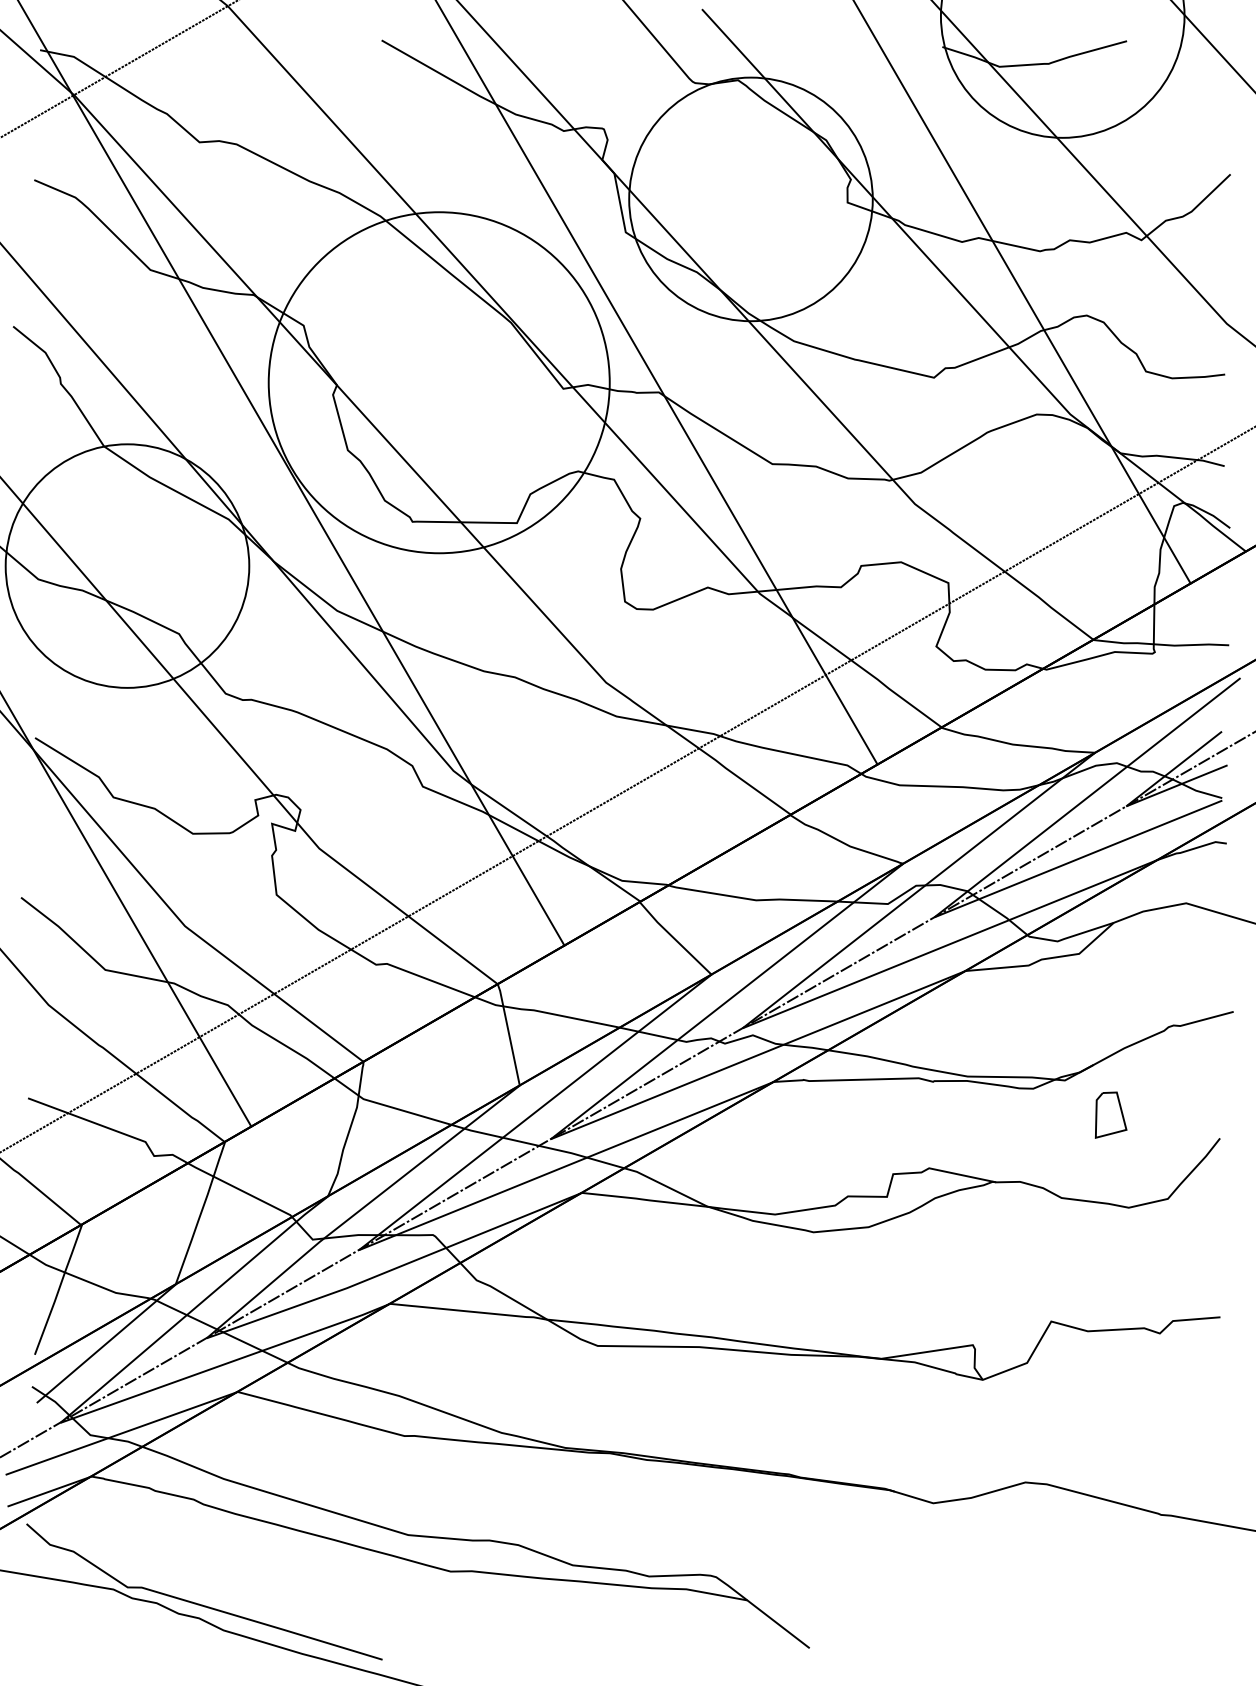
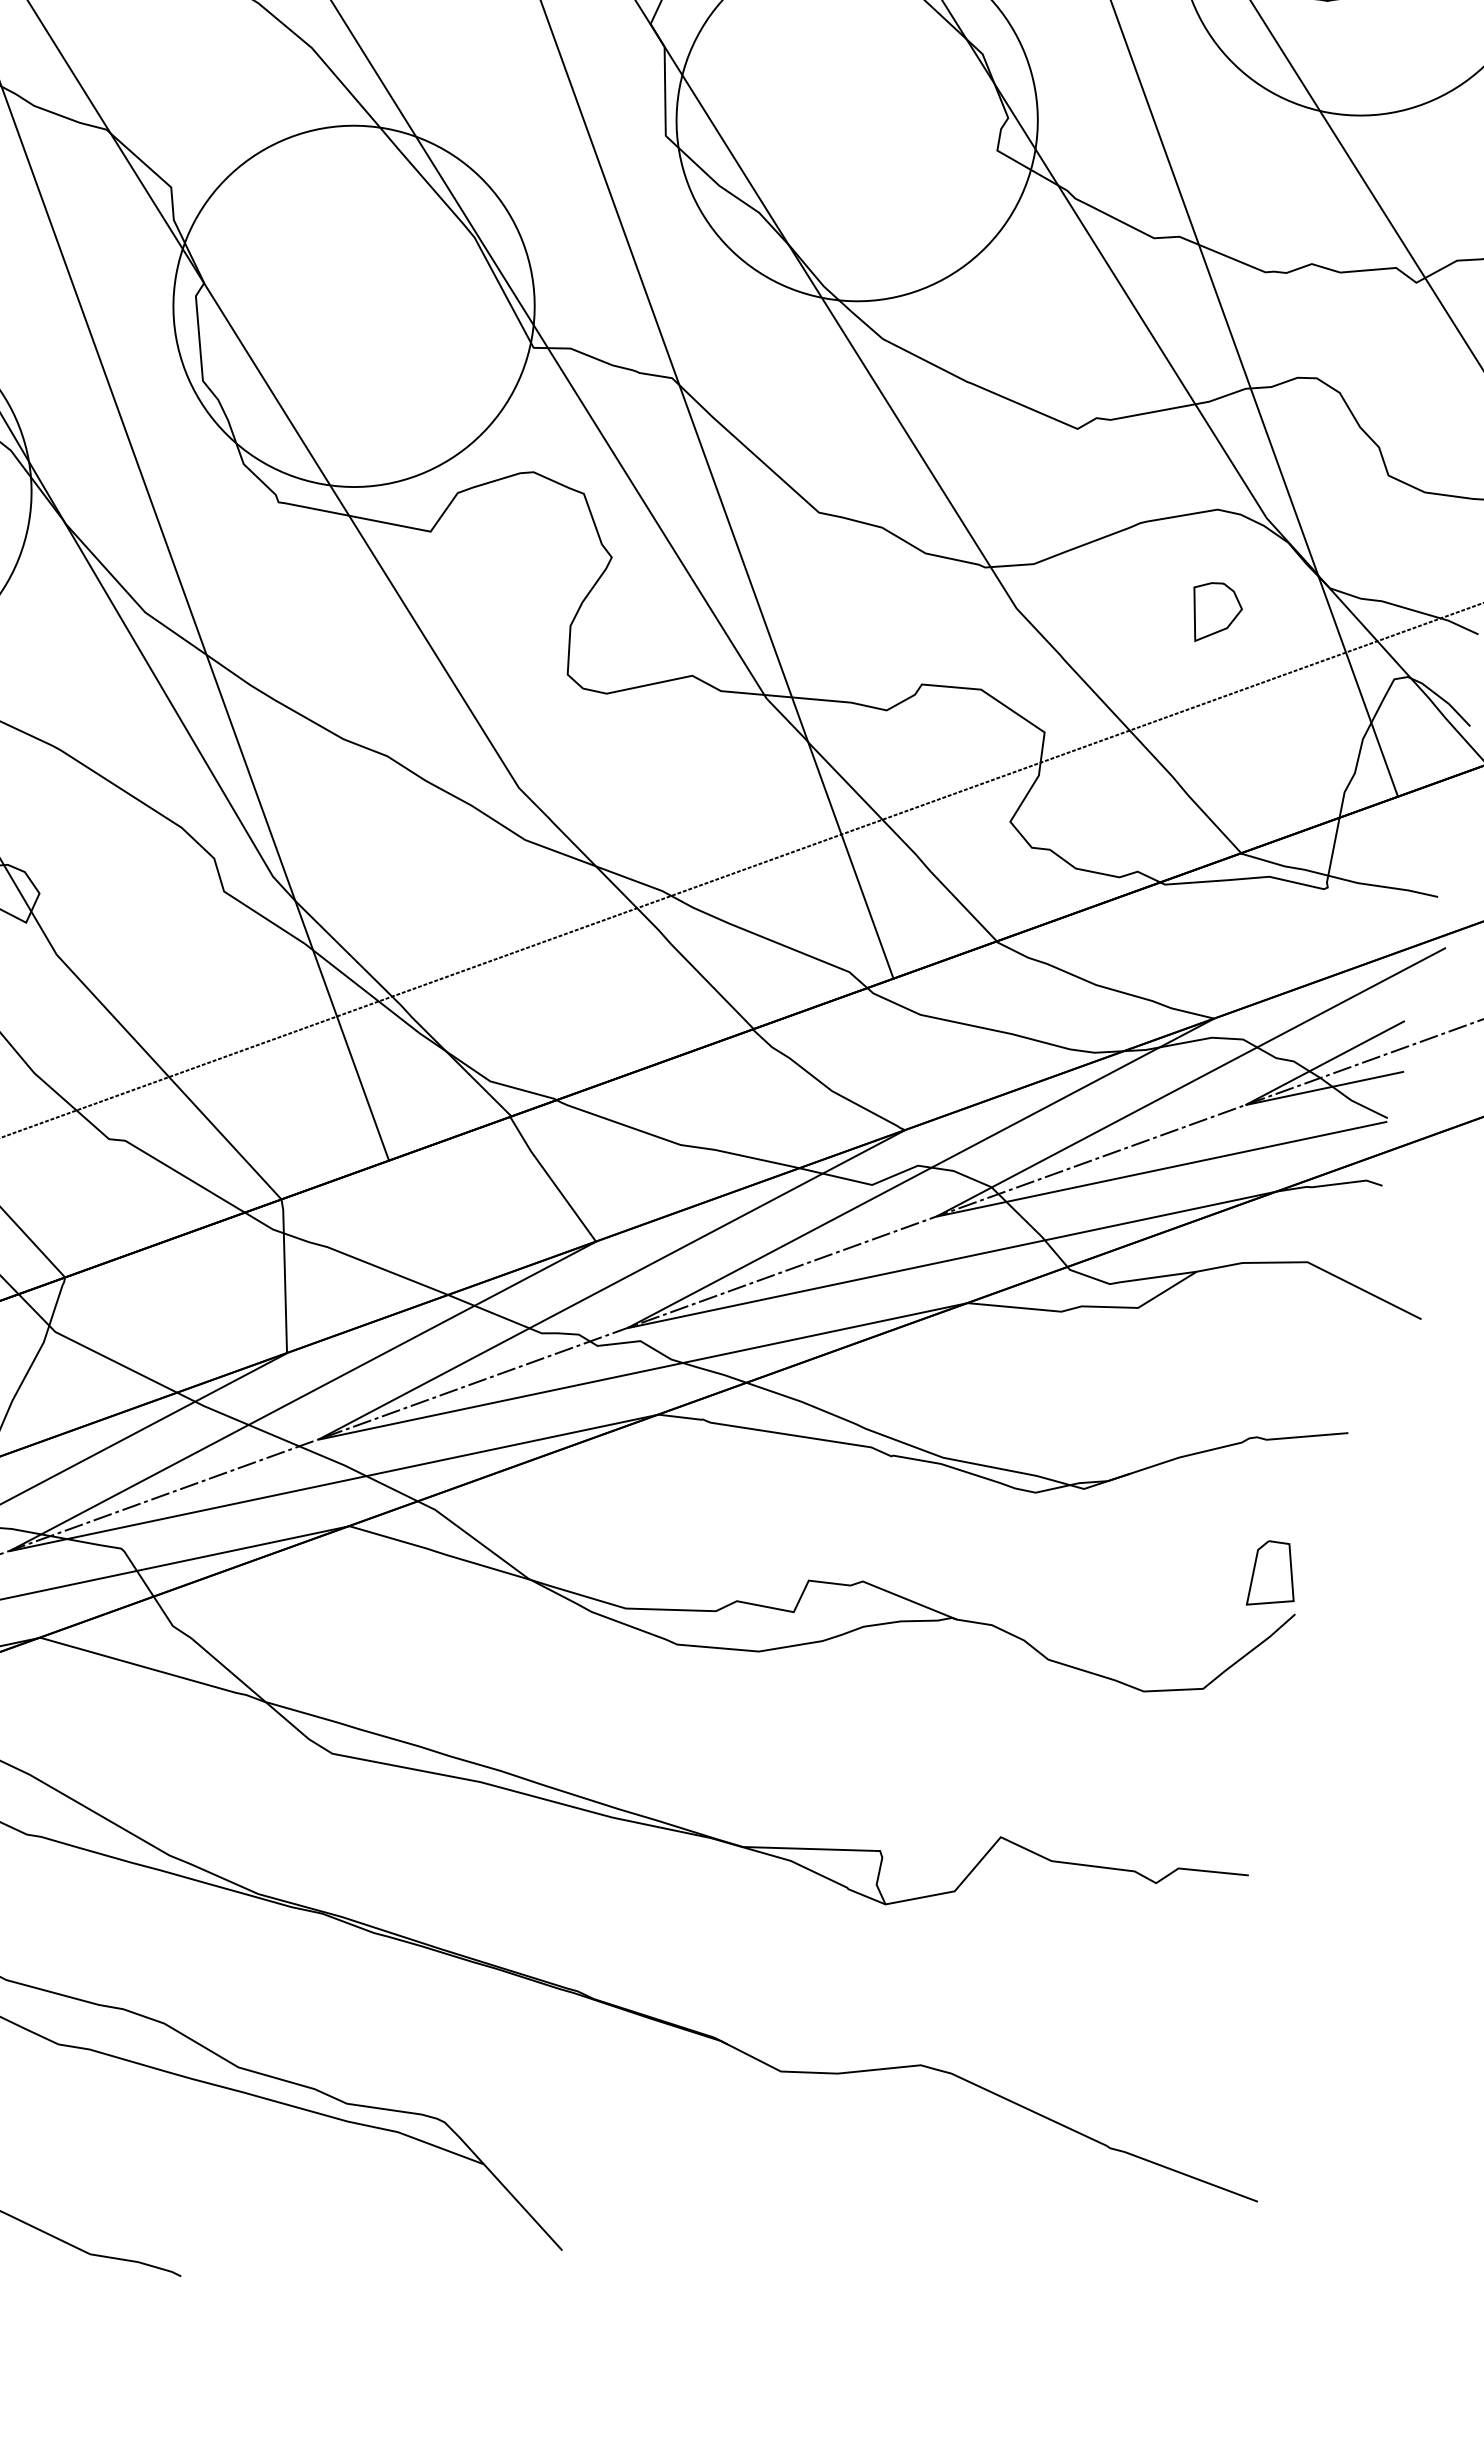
circle: (439, 382) -> (354, 306), size x0.71
part: (1047, 483) -> (1215, 613), added
part: (1111, 1114) -> (1275, 1574), moved

